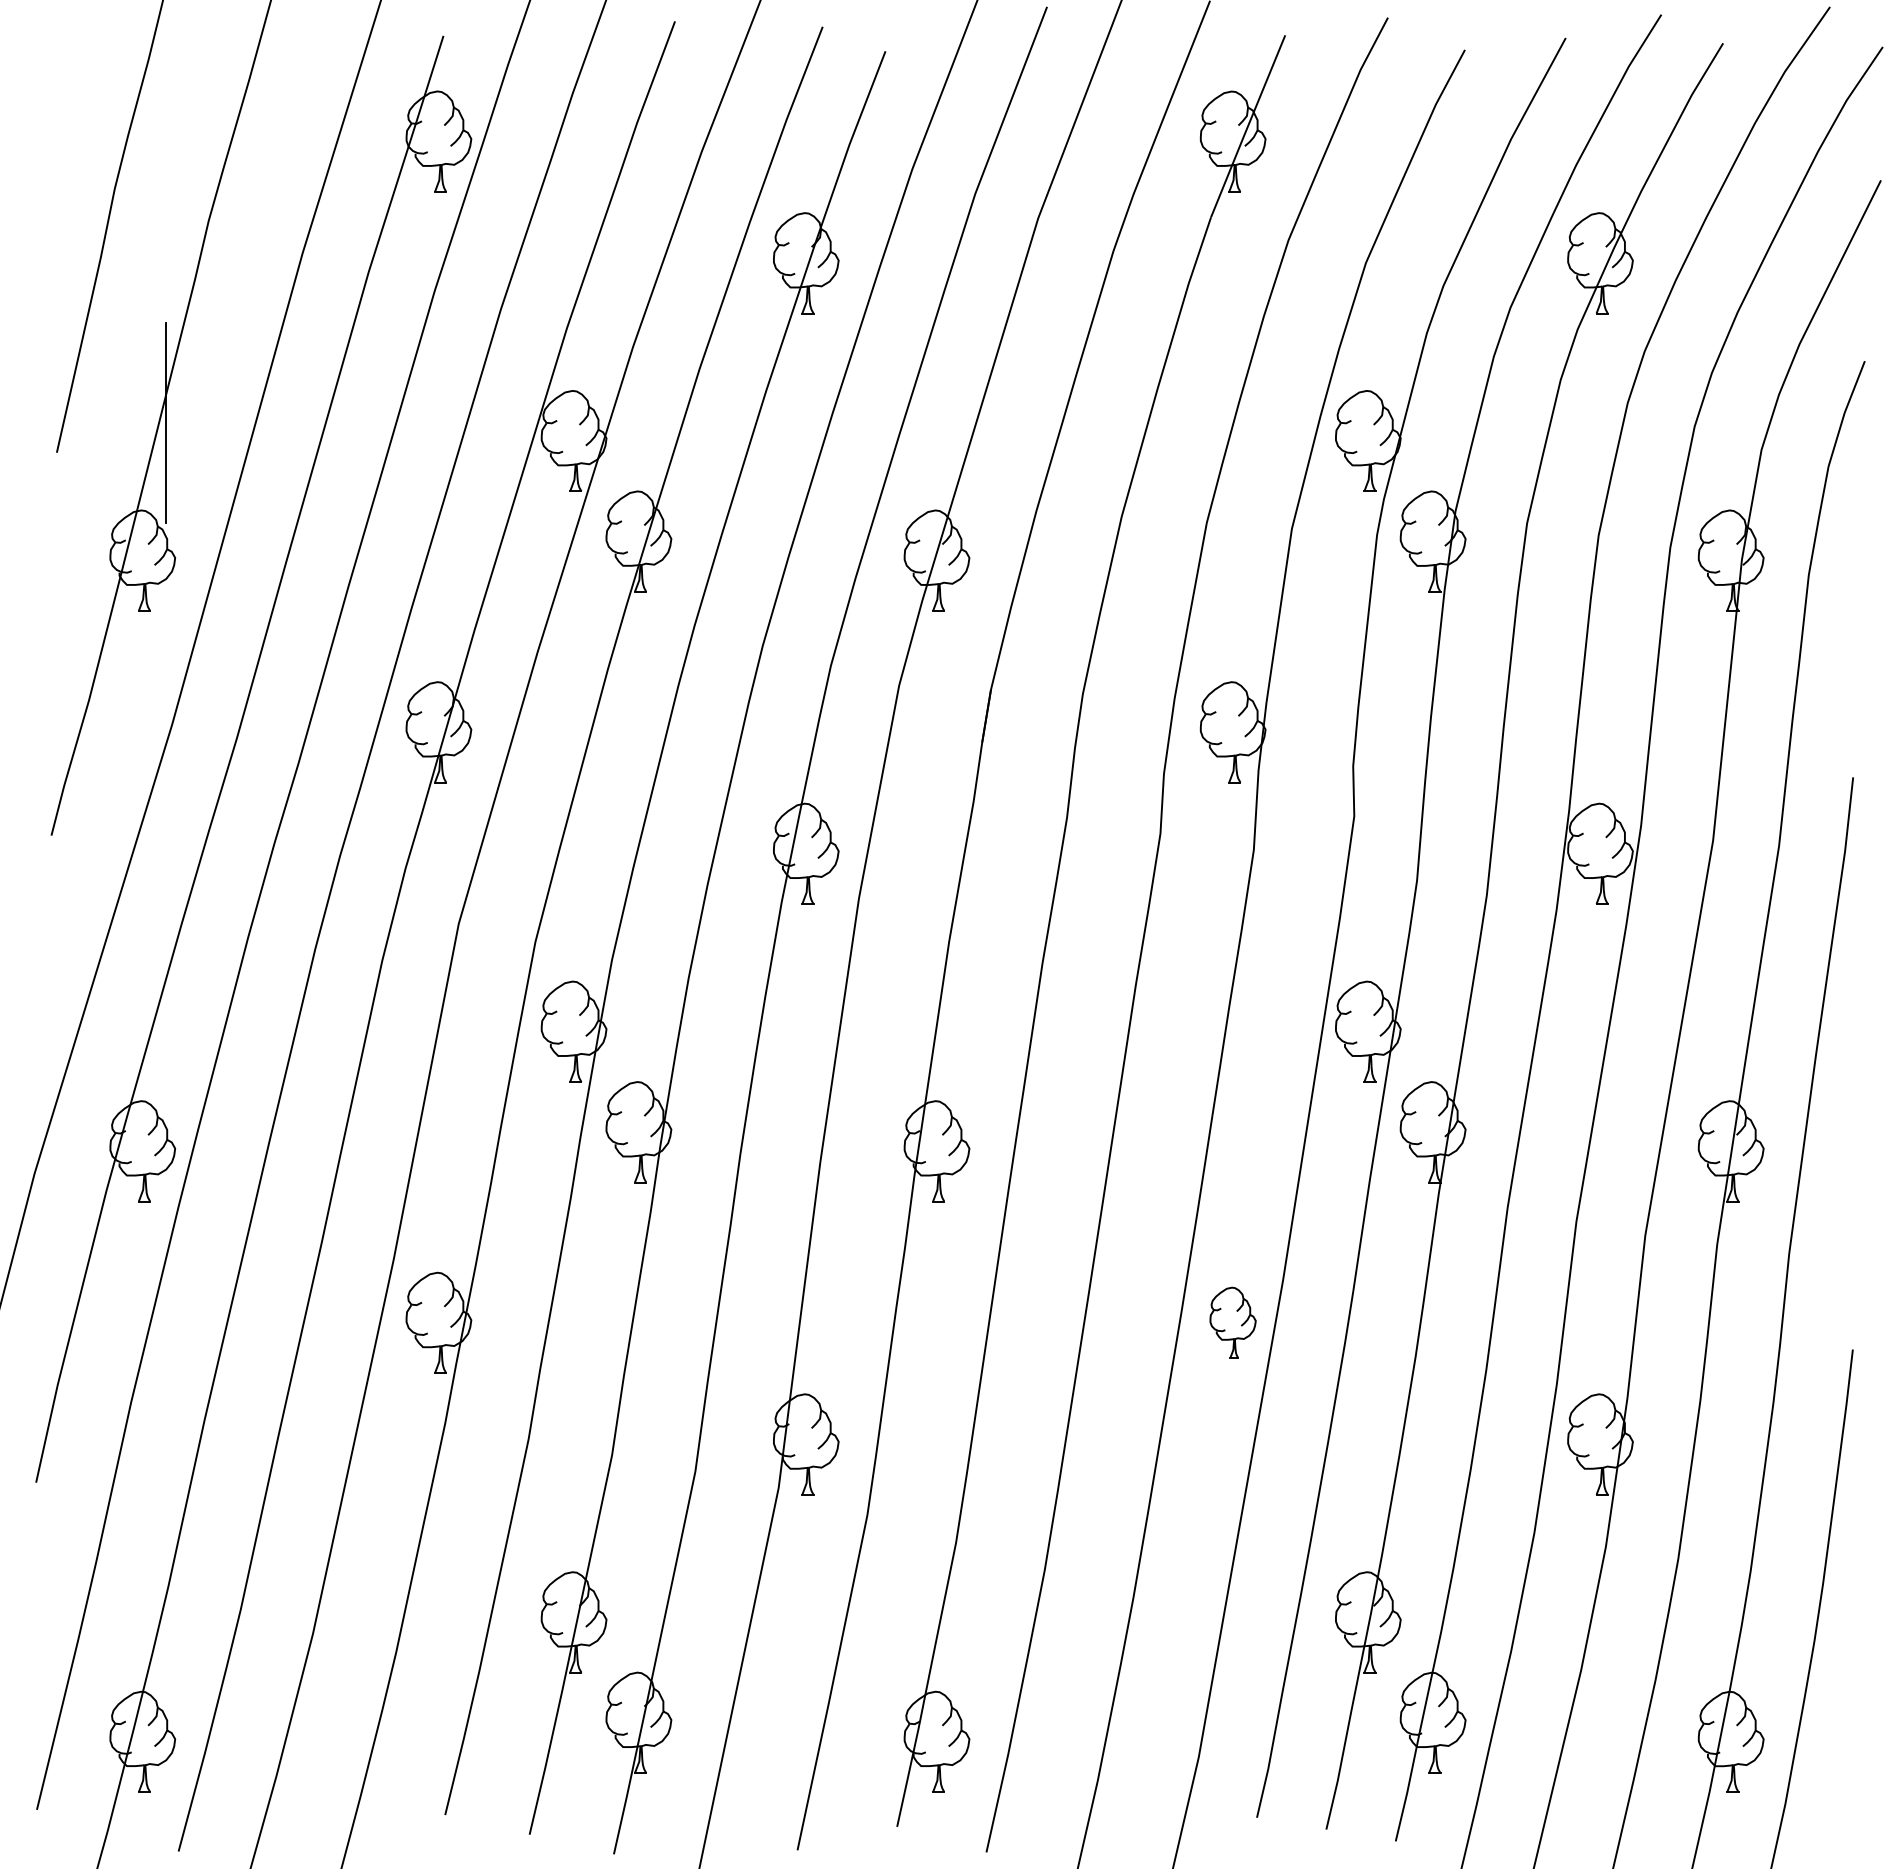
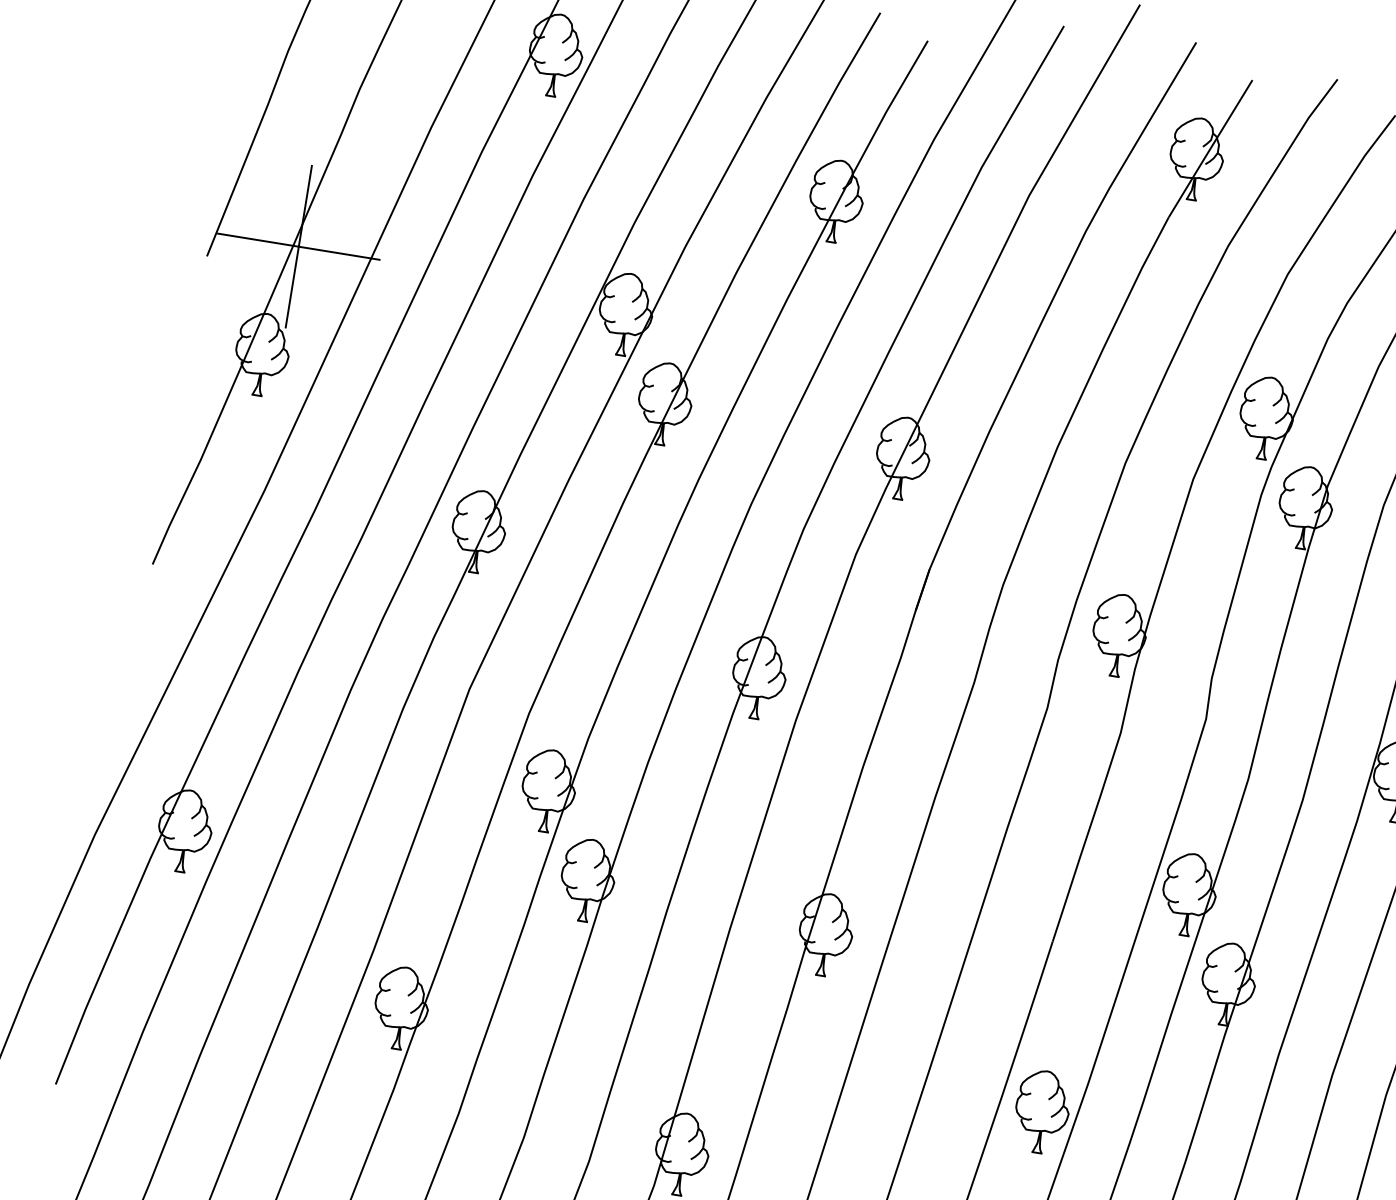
line: (165, 423) -> (298, 246), added
part: (1232, 1322) -> (1041, 1111), size x1.43

